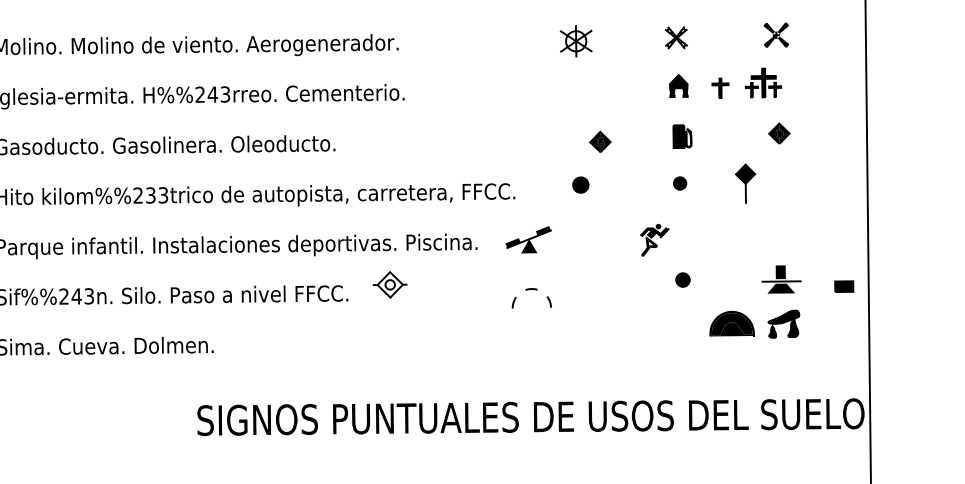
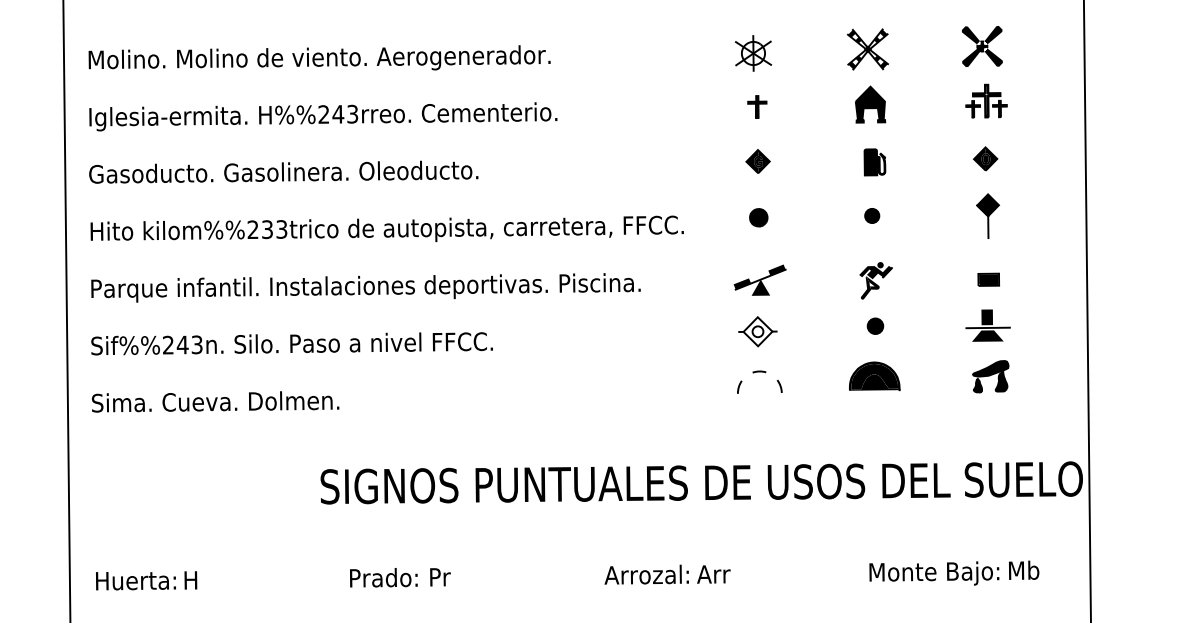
part: (775, 35) -> (981, 46), size x1.43
part: (675, 37) -> (867, 49), size x1.67
part: (763, 82) -> (986, 100), moved
part: (678, 85) -> (870, 104), size x1.43
part: (720, 87) -> (757, 106), moved
part: (599, 141) -> (757, 161), moved
part: (745, 183) -> (987, 215), moved
part: (528, 239) -> (759, 279), moved
part: (654, 240) -> (875, 280), moved
part: (389, 284) -> (757, 331), moved
part: (844, 286) -> (988, 279), moved
part: (531, 289) -> (759, 372), moved
part: (732, 324) -> (874, 376), moved

